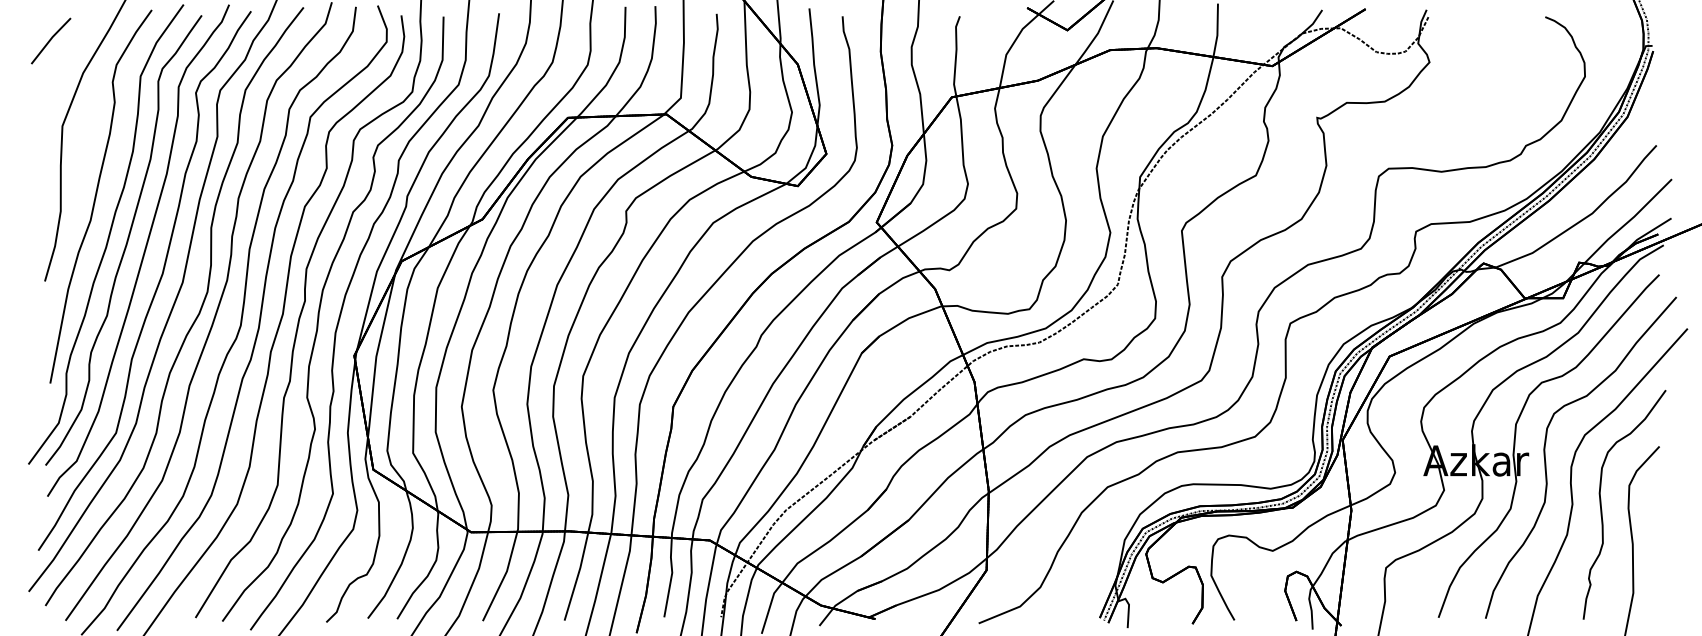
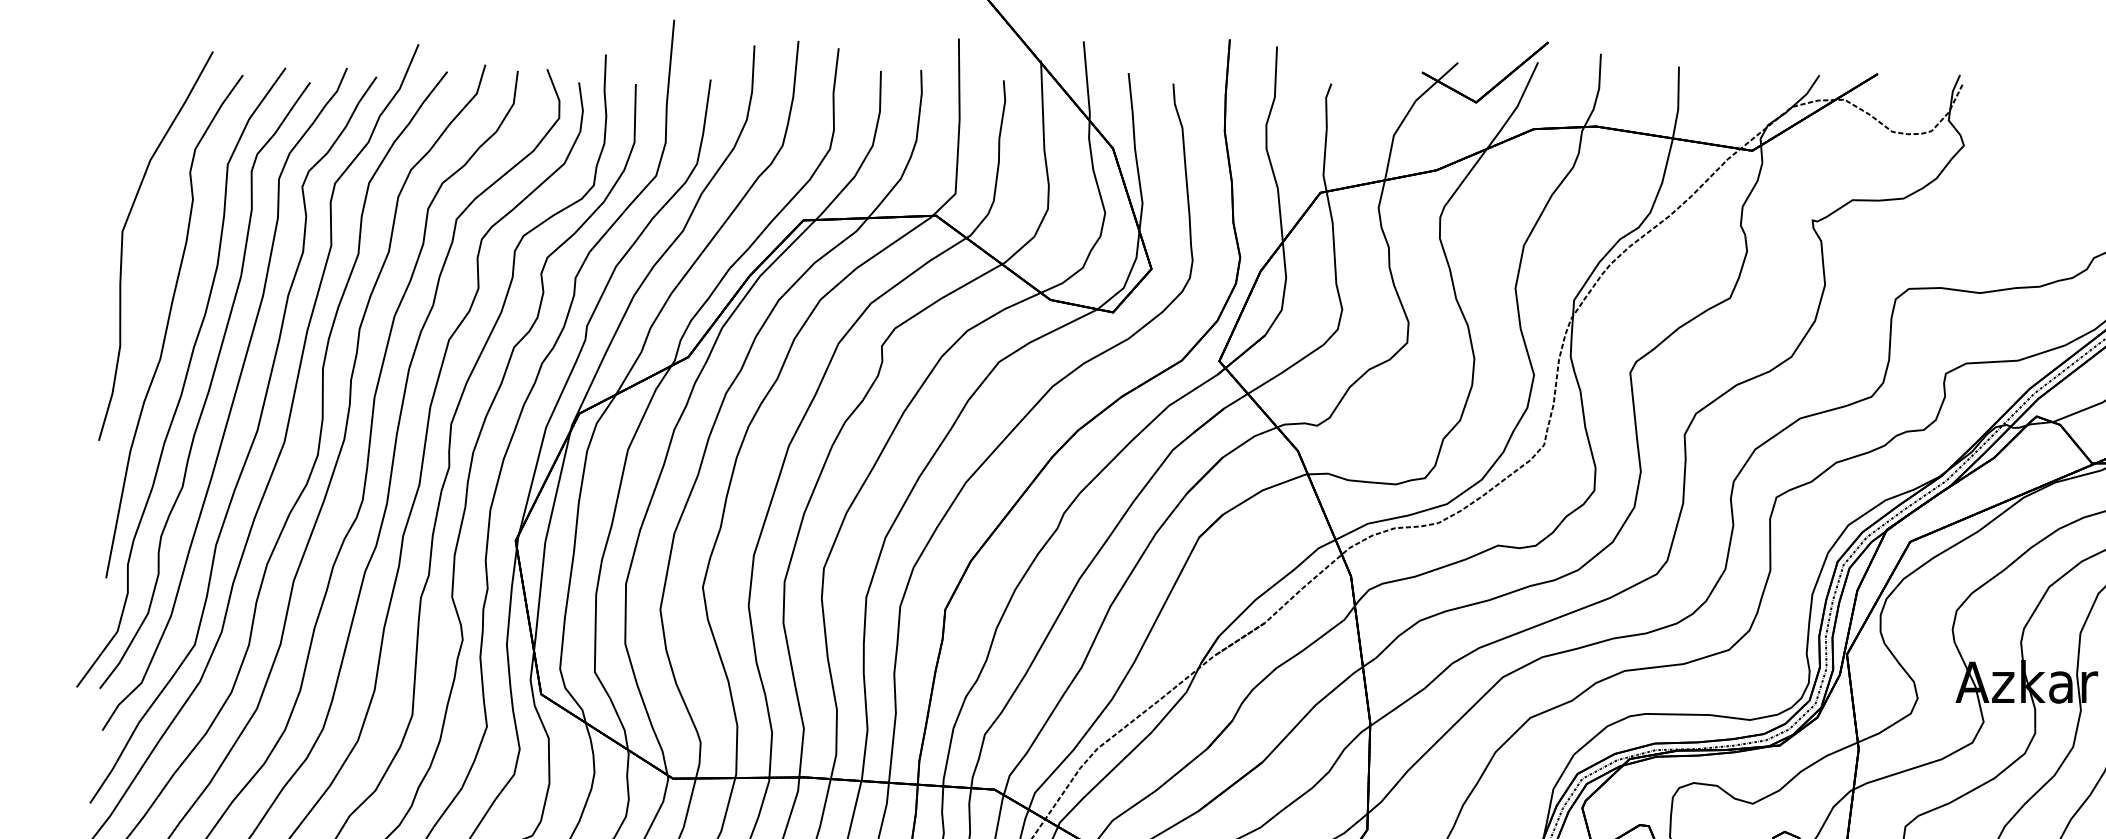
part: (51, 40) -> (107, 116), removed

